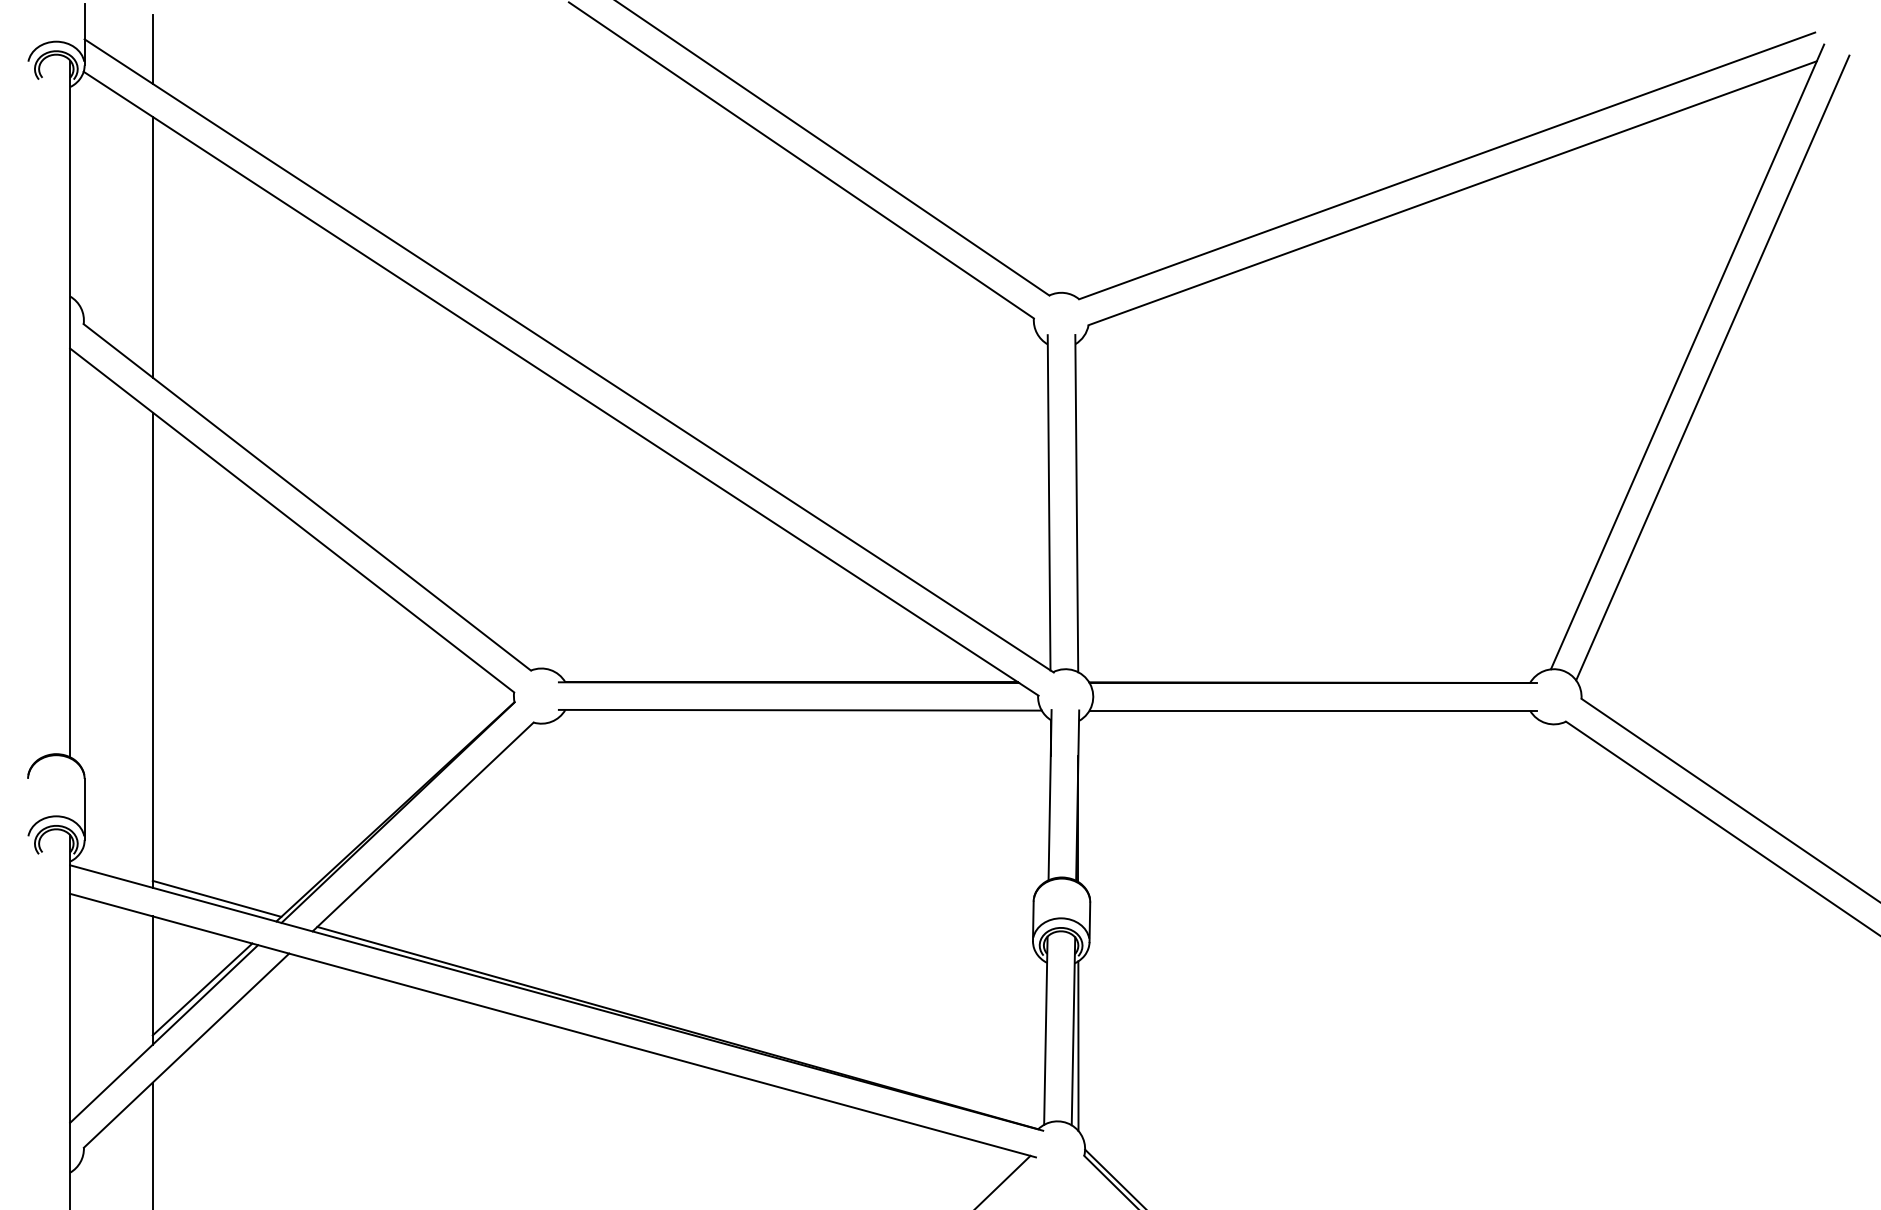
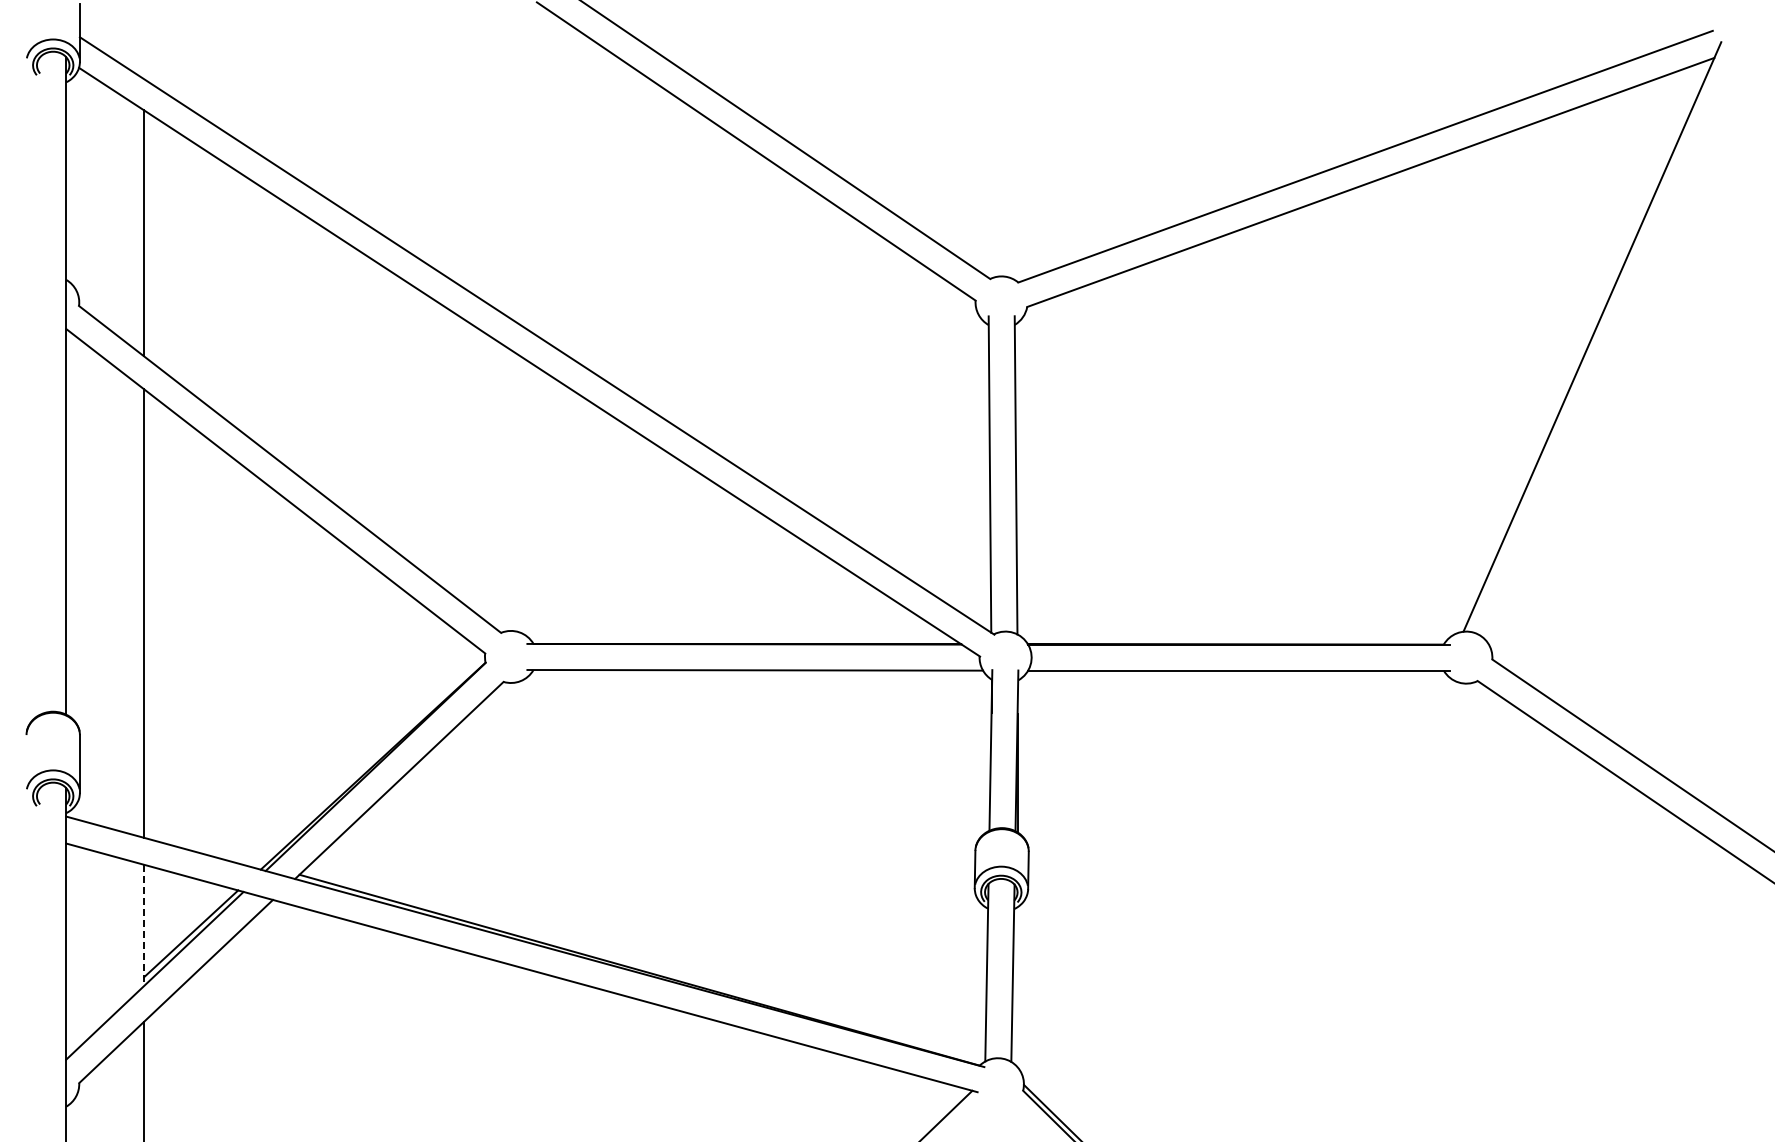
line: (153, 49) -> (144, 46), removed
line: (1713, 368) -> (1616, 347), removed
line: (216, 899) -> (204, 848), removed
line: (153, 980) -> (144, 925), solid -> dashed
line: (1078, 1046) -> (1017, 987), removed

